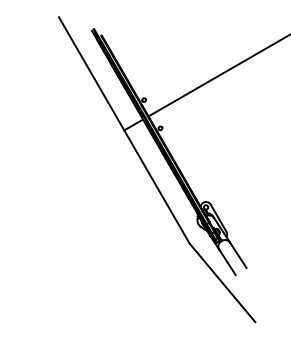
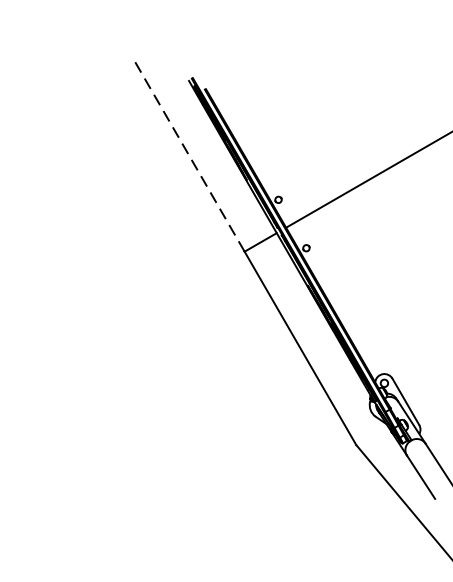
line: (91, 73) -> (188, 154), solid -> dashed

